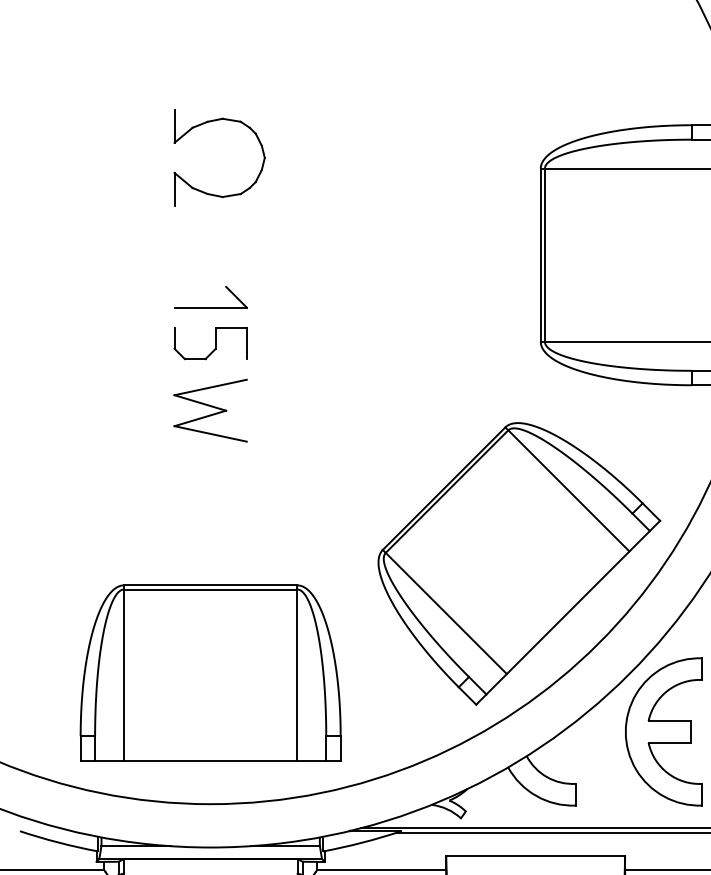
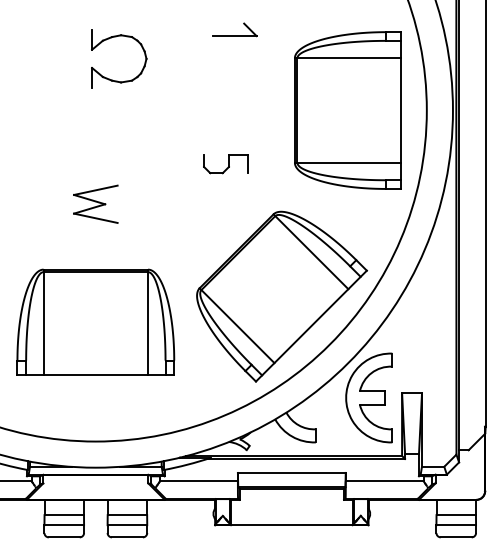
part: (215, 122) -> (116, 37), moved
part: (210, 296) -> (234, 29), moved
part: (210, 344) -> (225, 164), moved
part: (210, 671) -> (95, 321), moved

